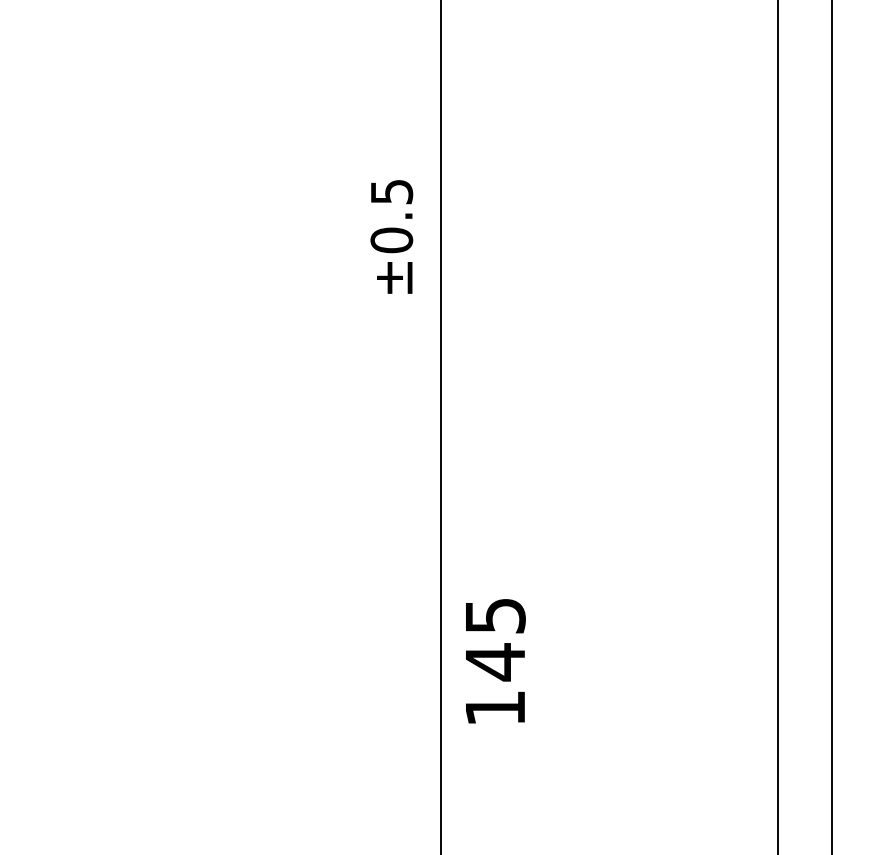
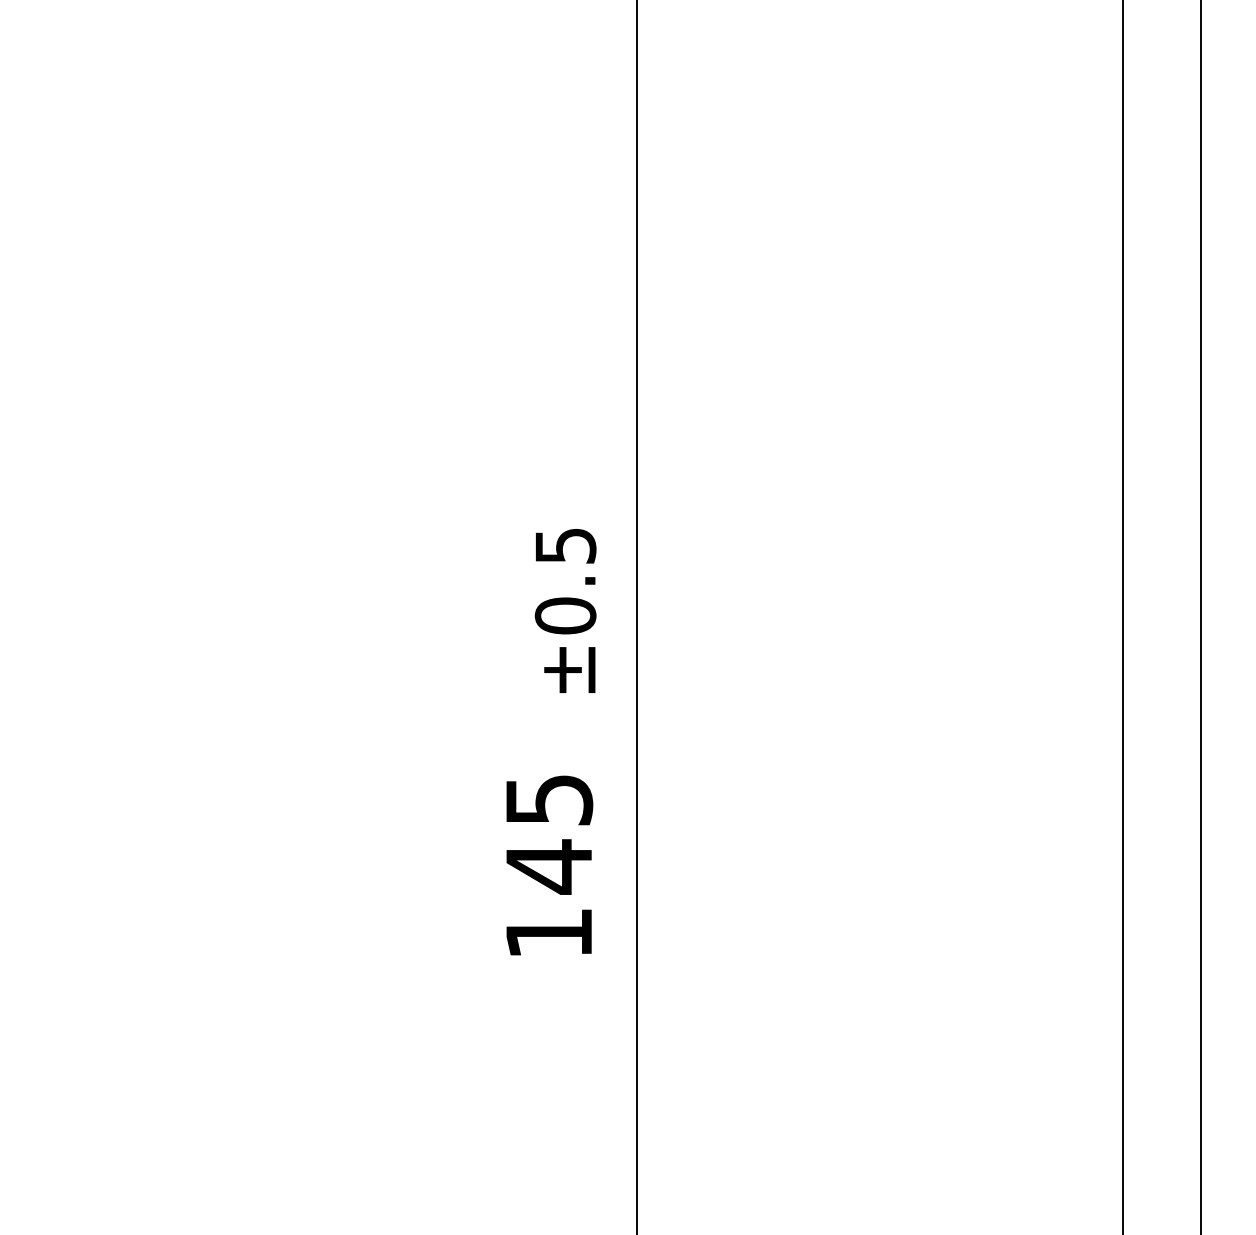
text: (391, 236) -> (565, 610), moved
text: (495, 661) -> (549, 865), moved

